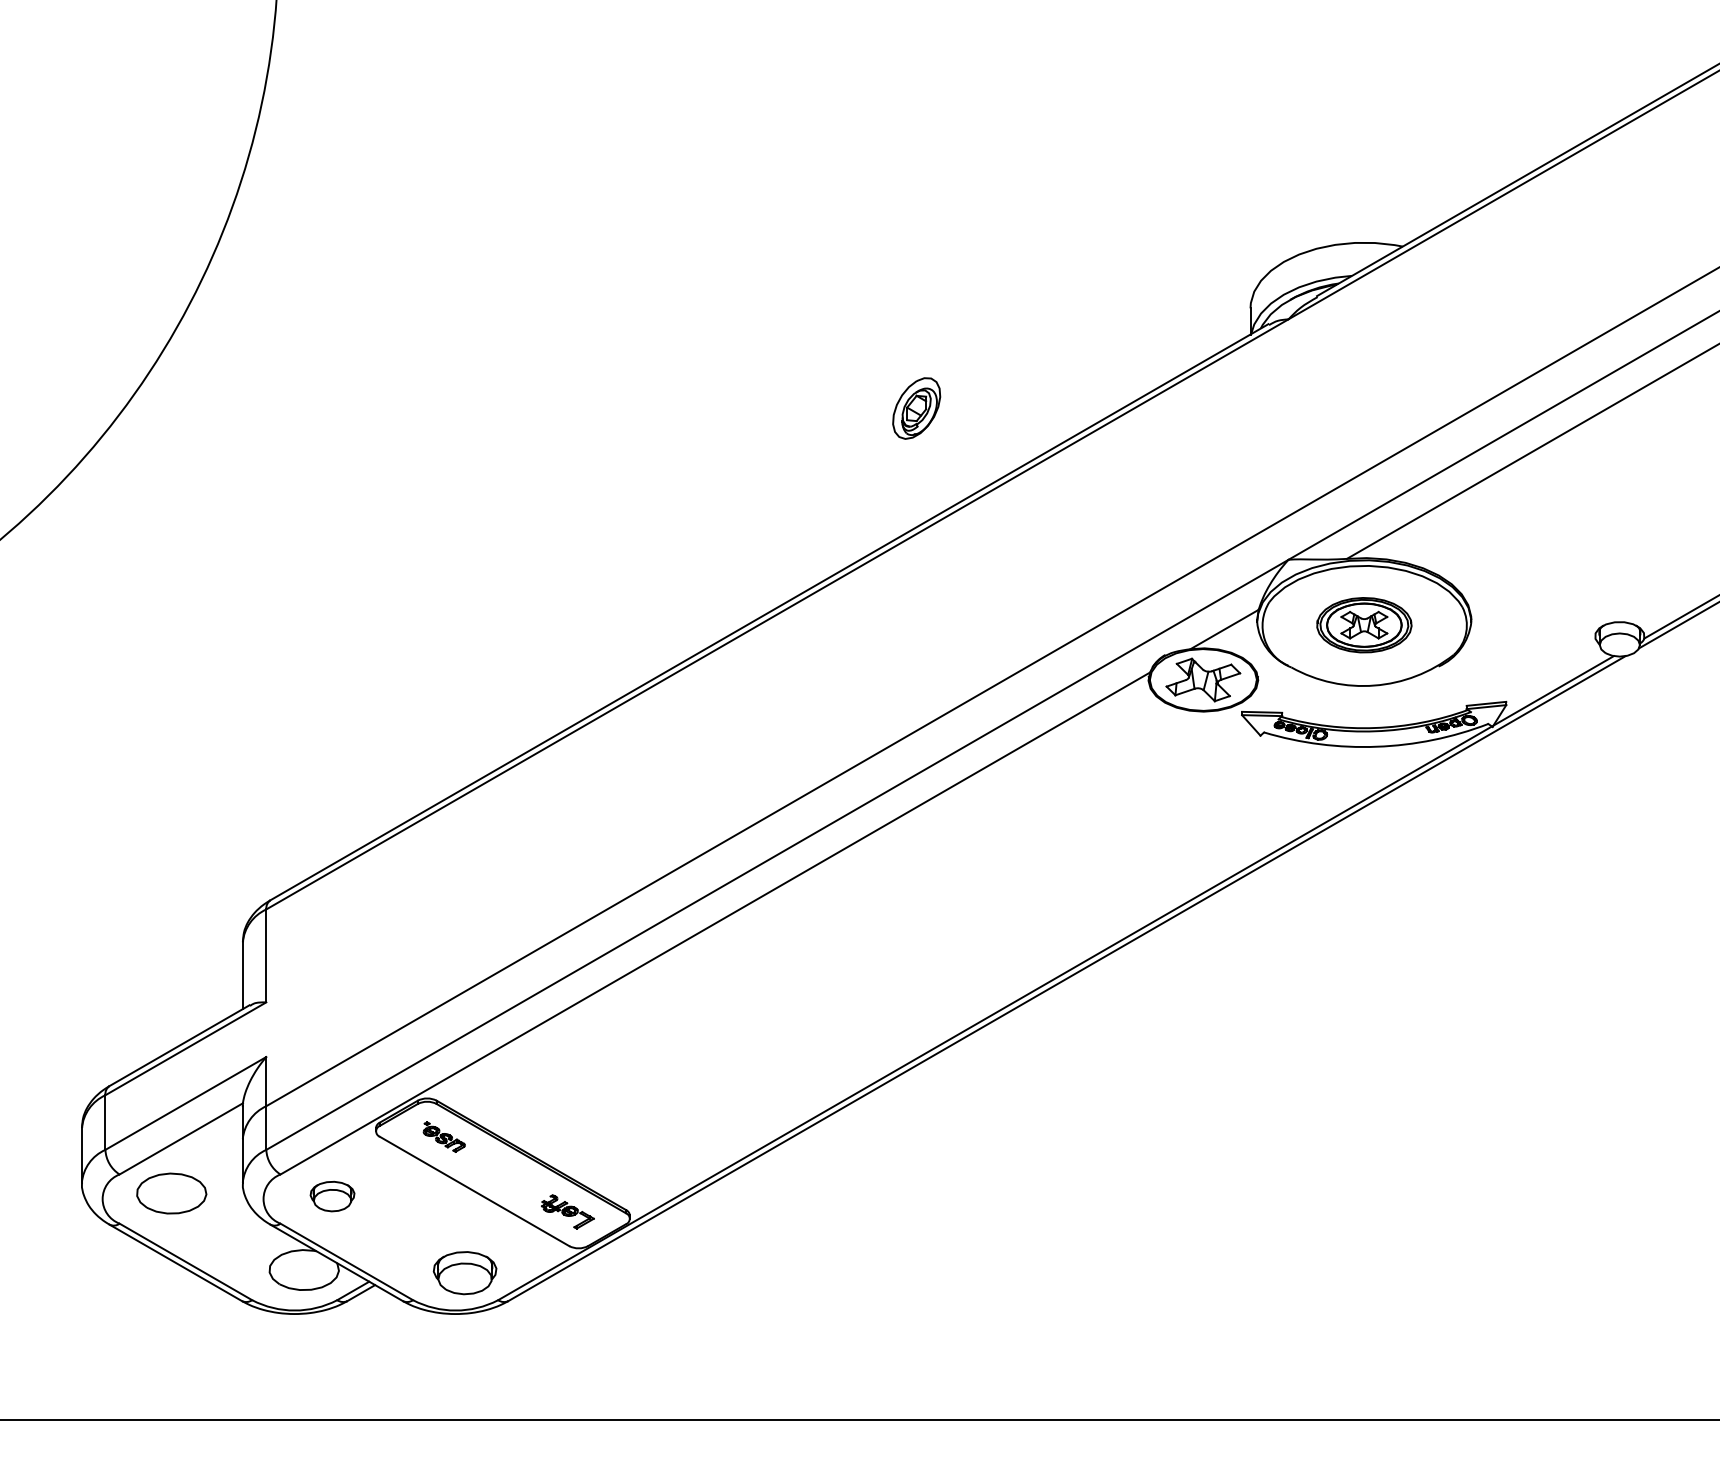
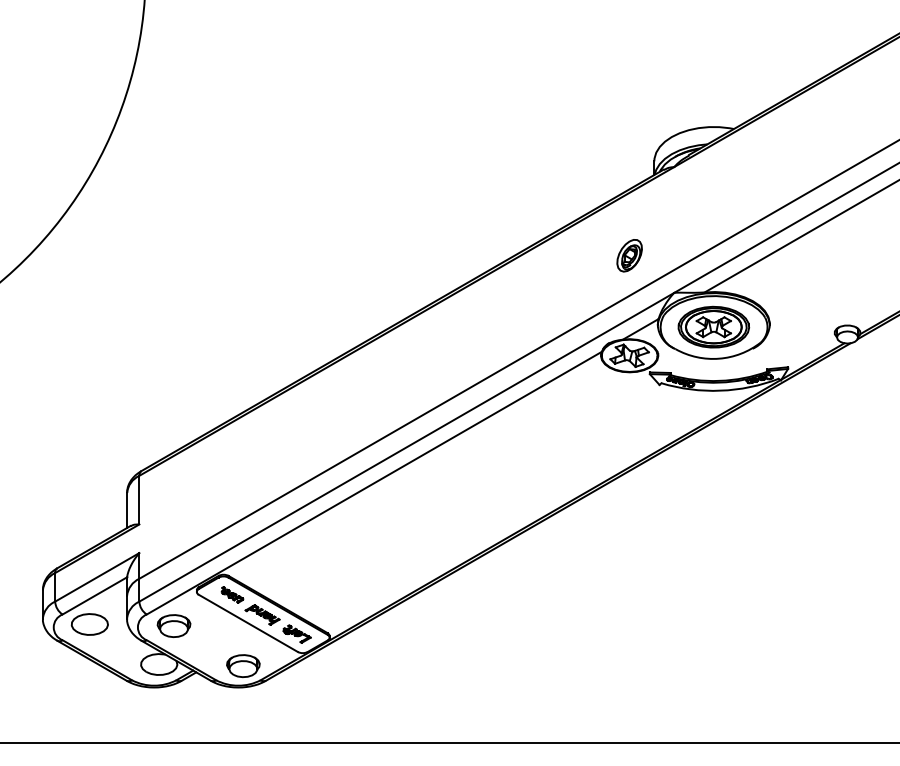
part: (916, 408) -> (629, 255), moved
part: (1363, 624) -> (713, 326), size x1.43
part: (501, 1174) -> (262, 614), added
part: (331, 1195) -> (173, 625), size x1.43

